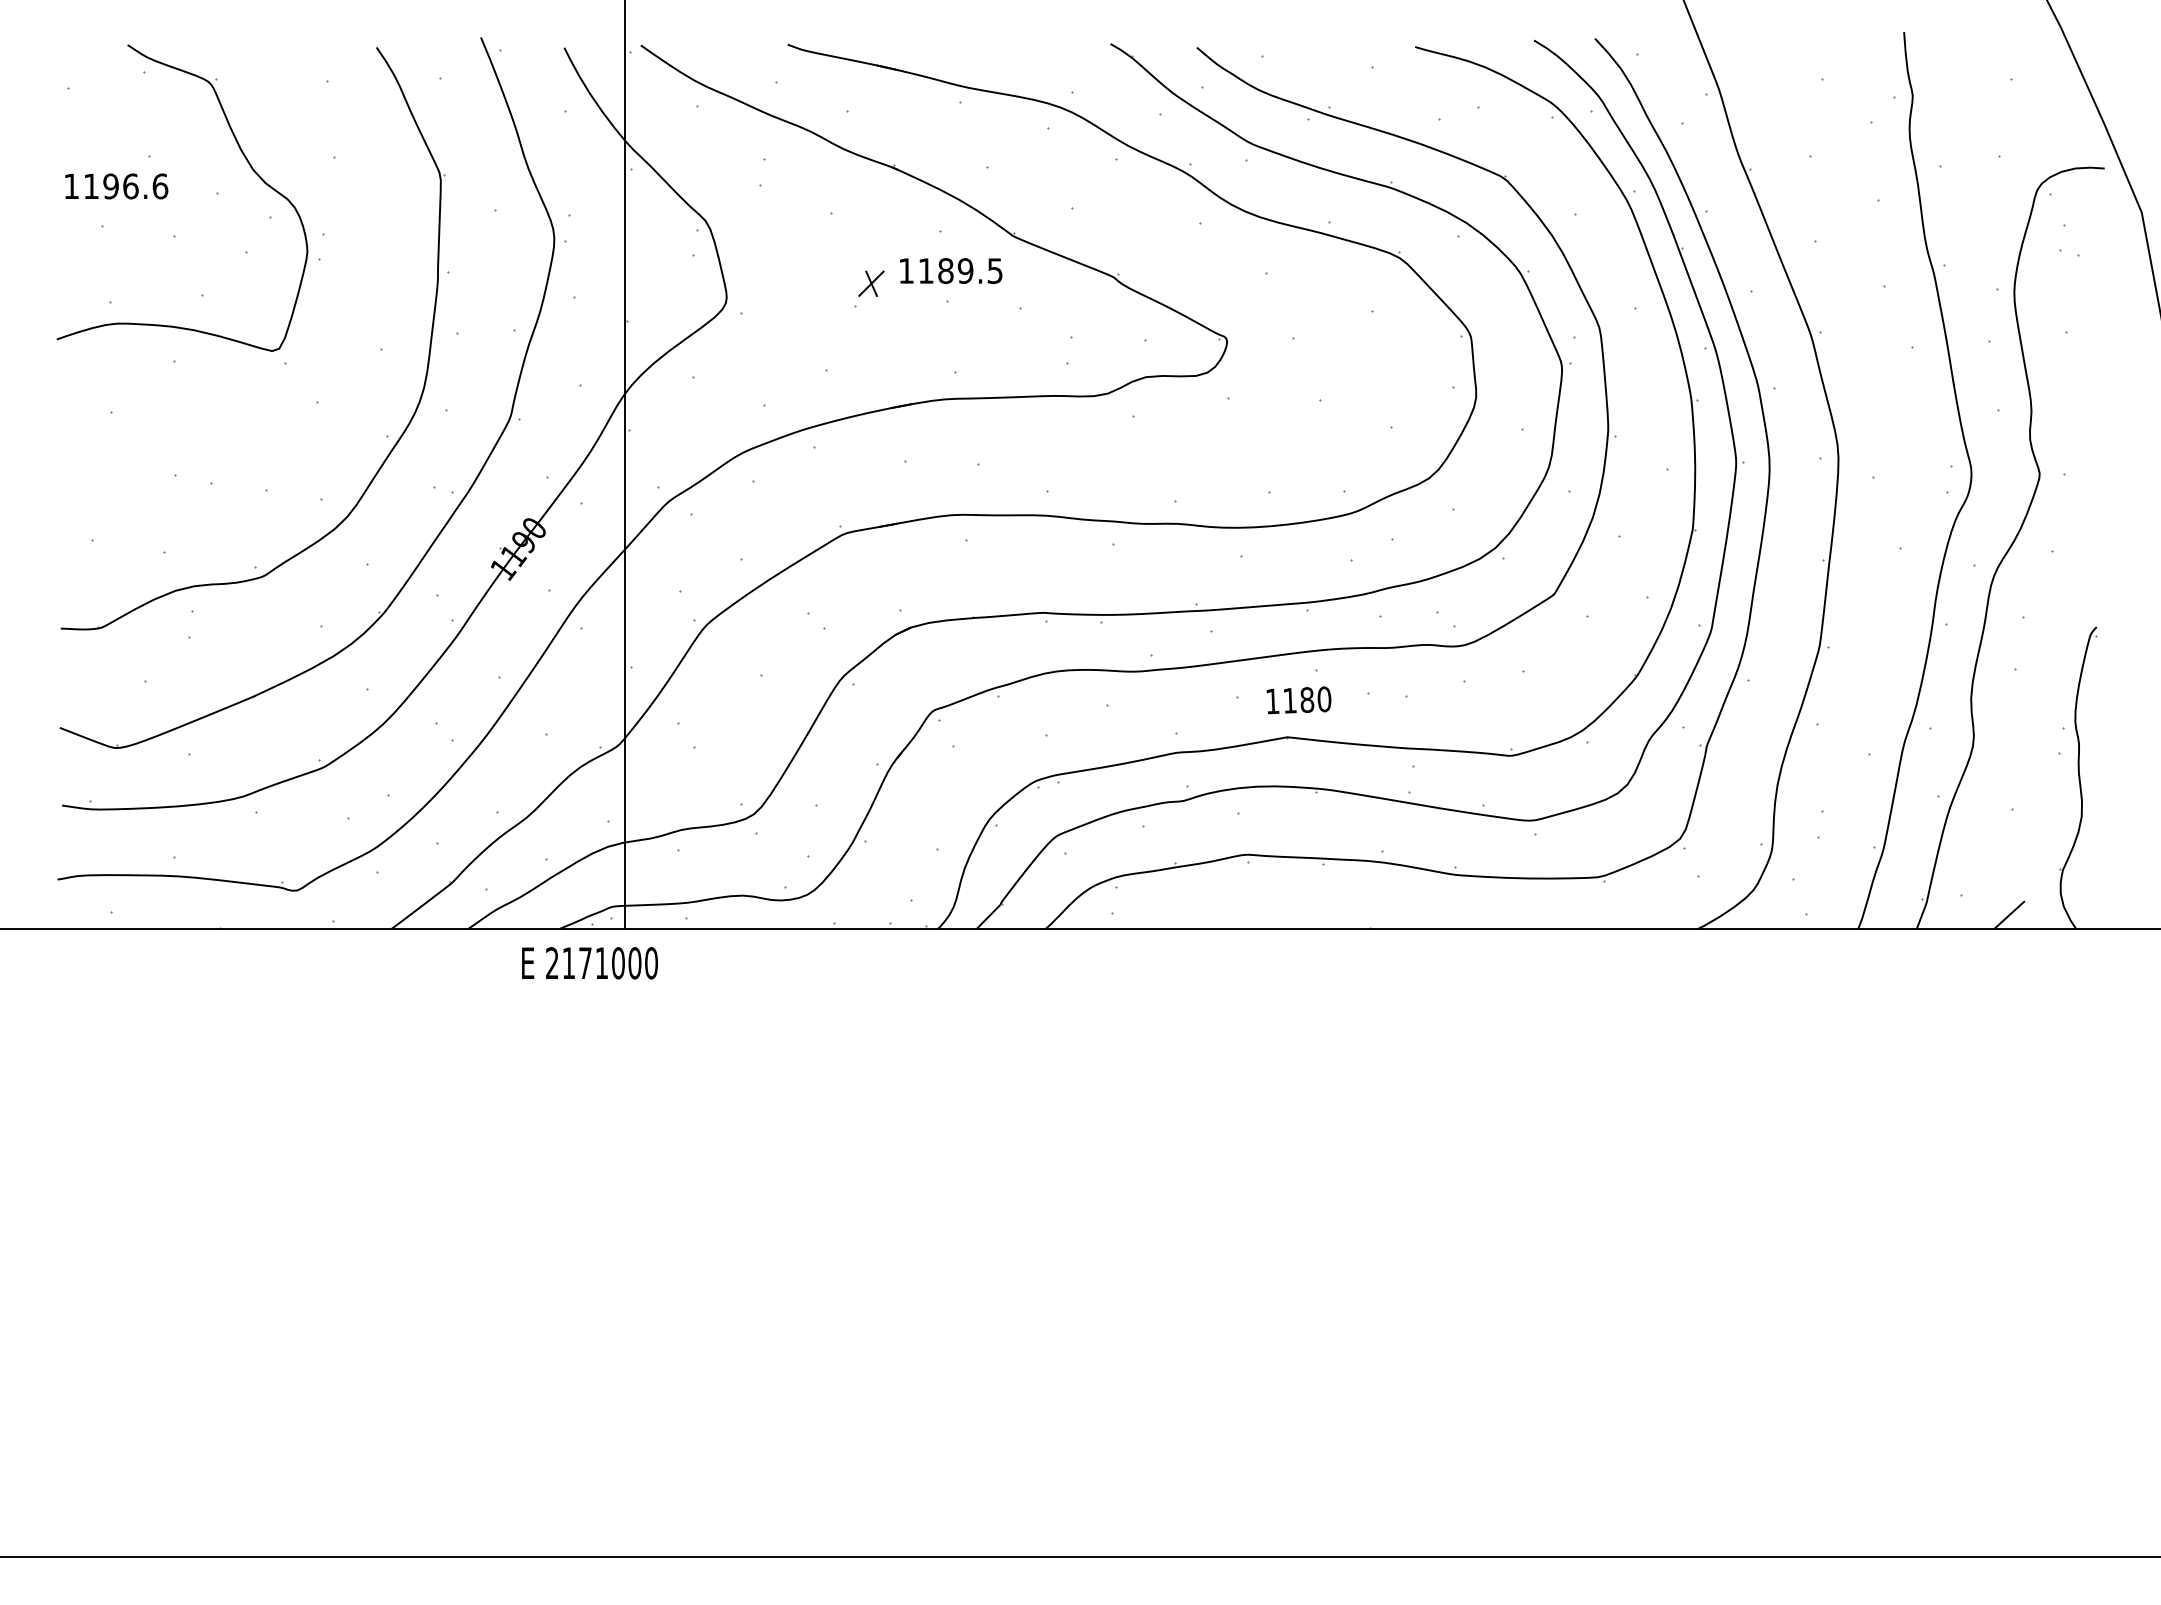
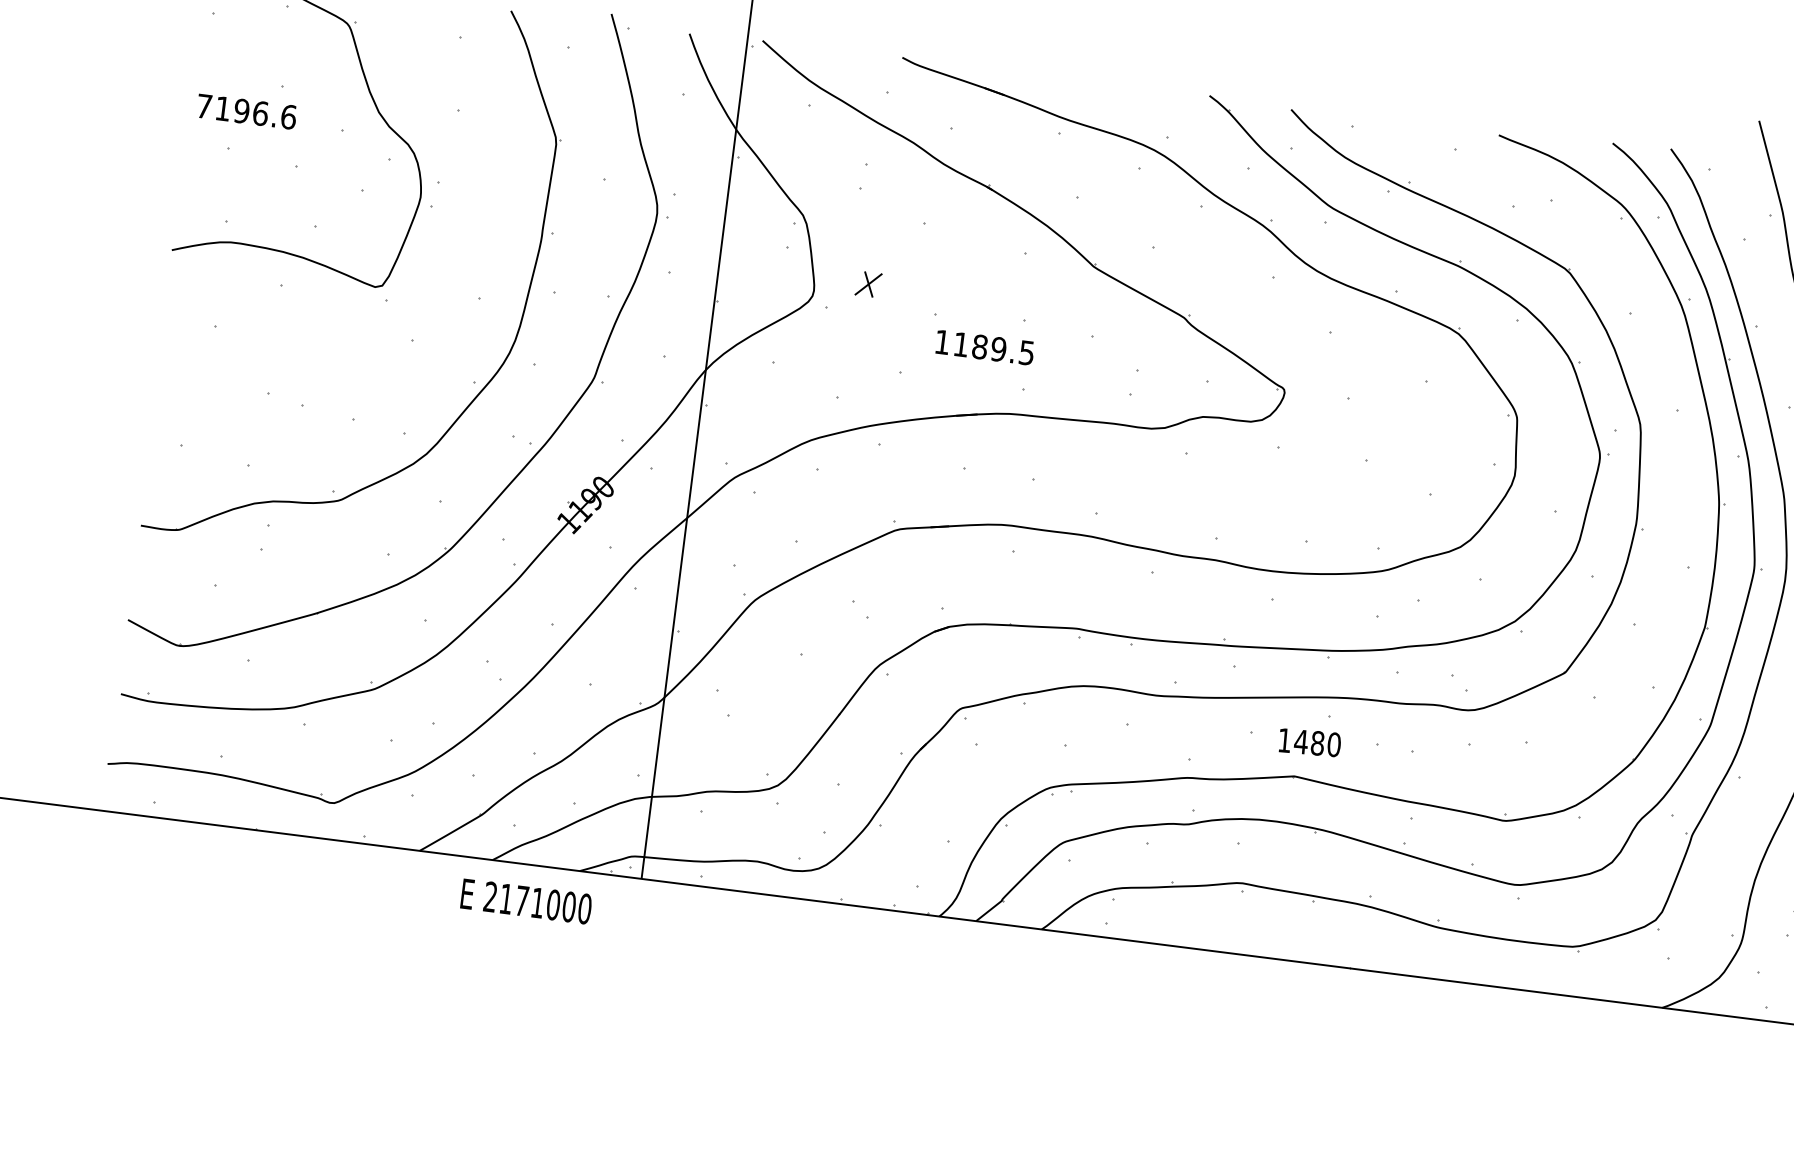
text: (71, 185) -> (204, 105), 1196.6 -> 7196.6
text: (951, 270) -> (985, 347), moved
part: (871, 283) -> (868, 284), moved
text: (1290, 700) -> (1301, 741), 1180 -> 1480
text: (589, 963) -> (525, 901), moved

